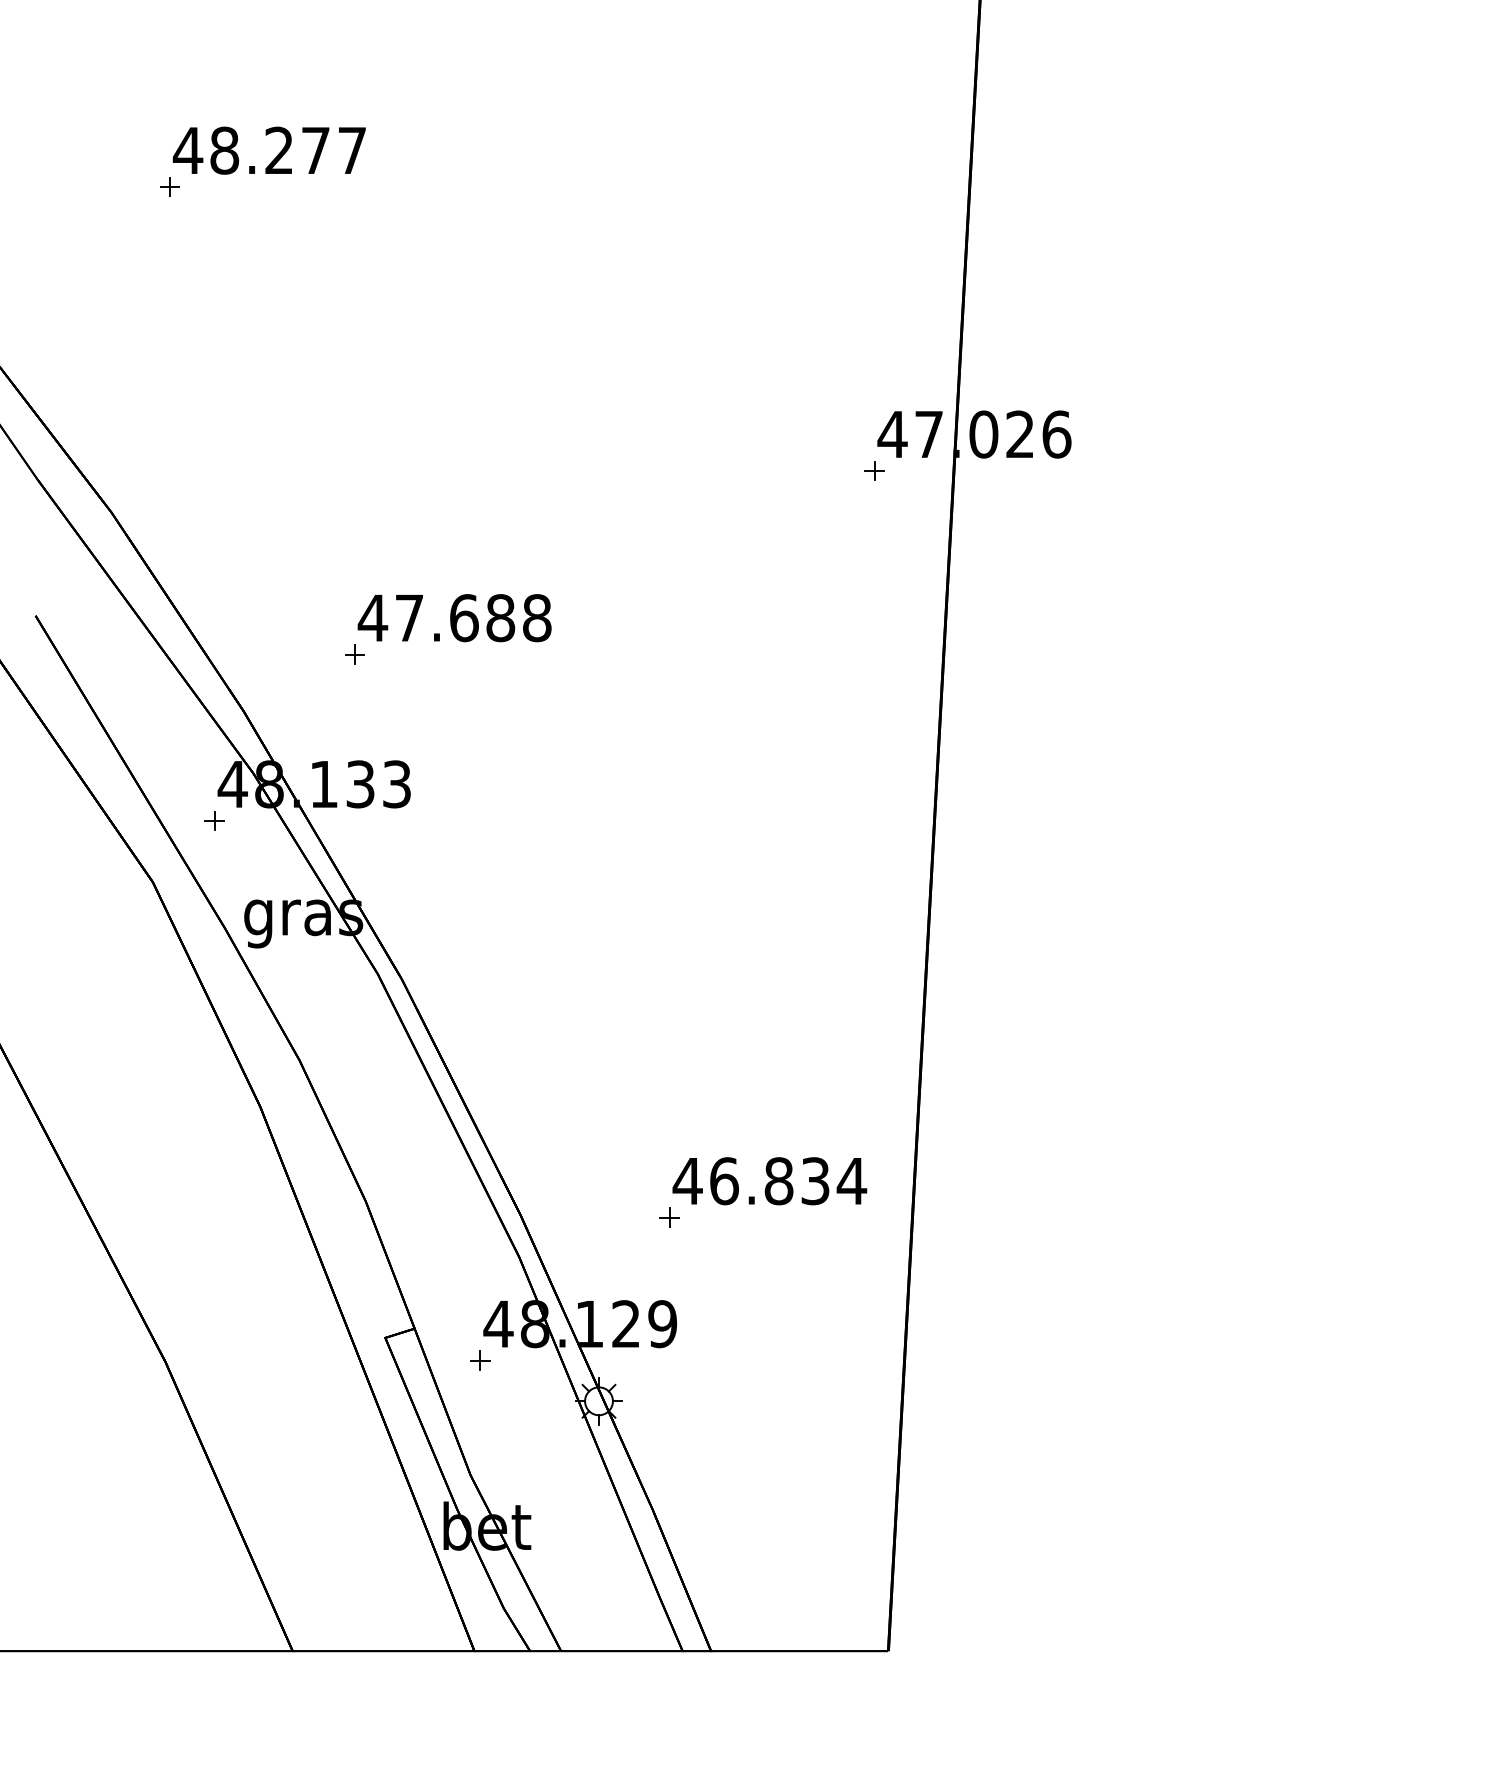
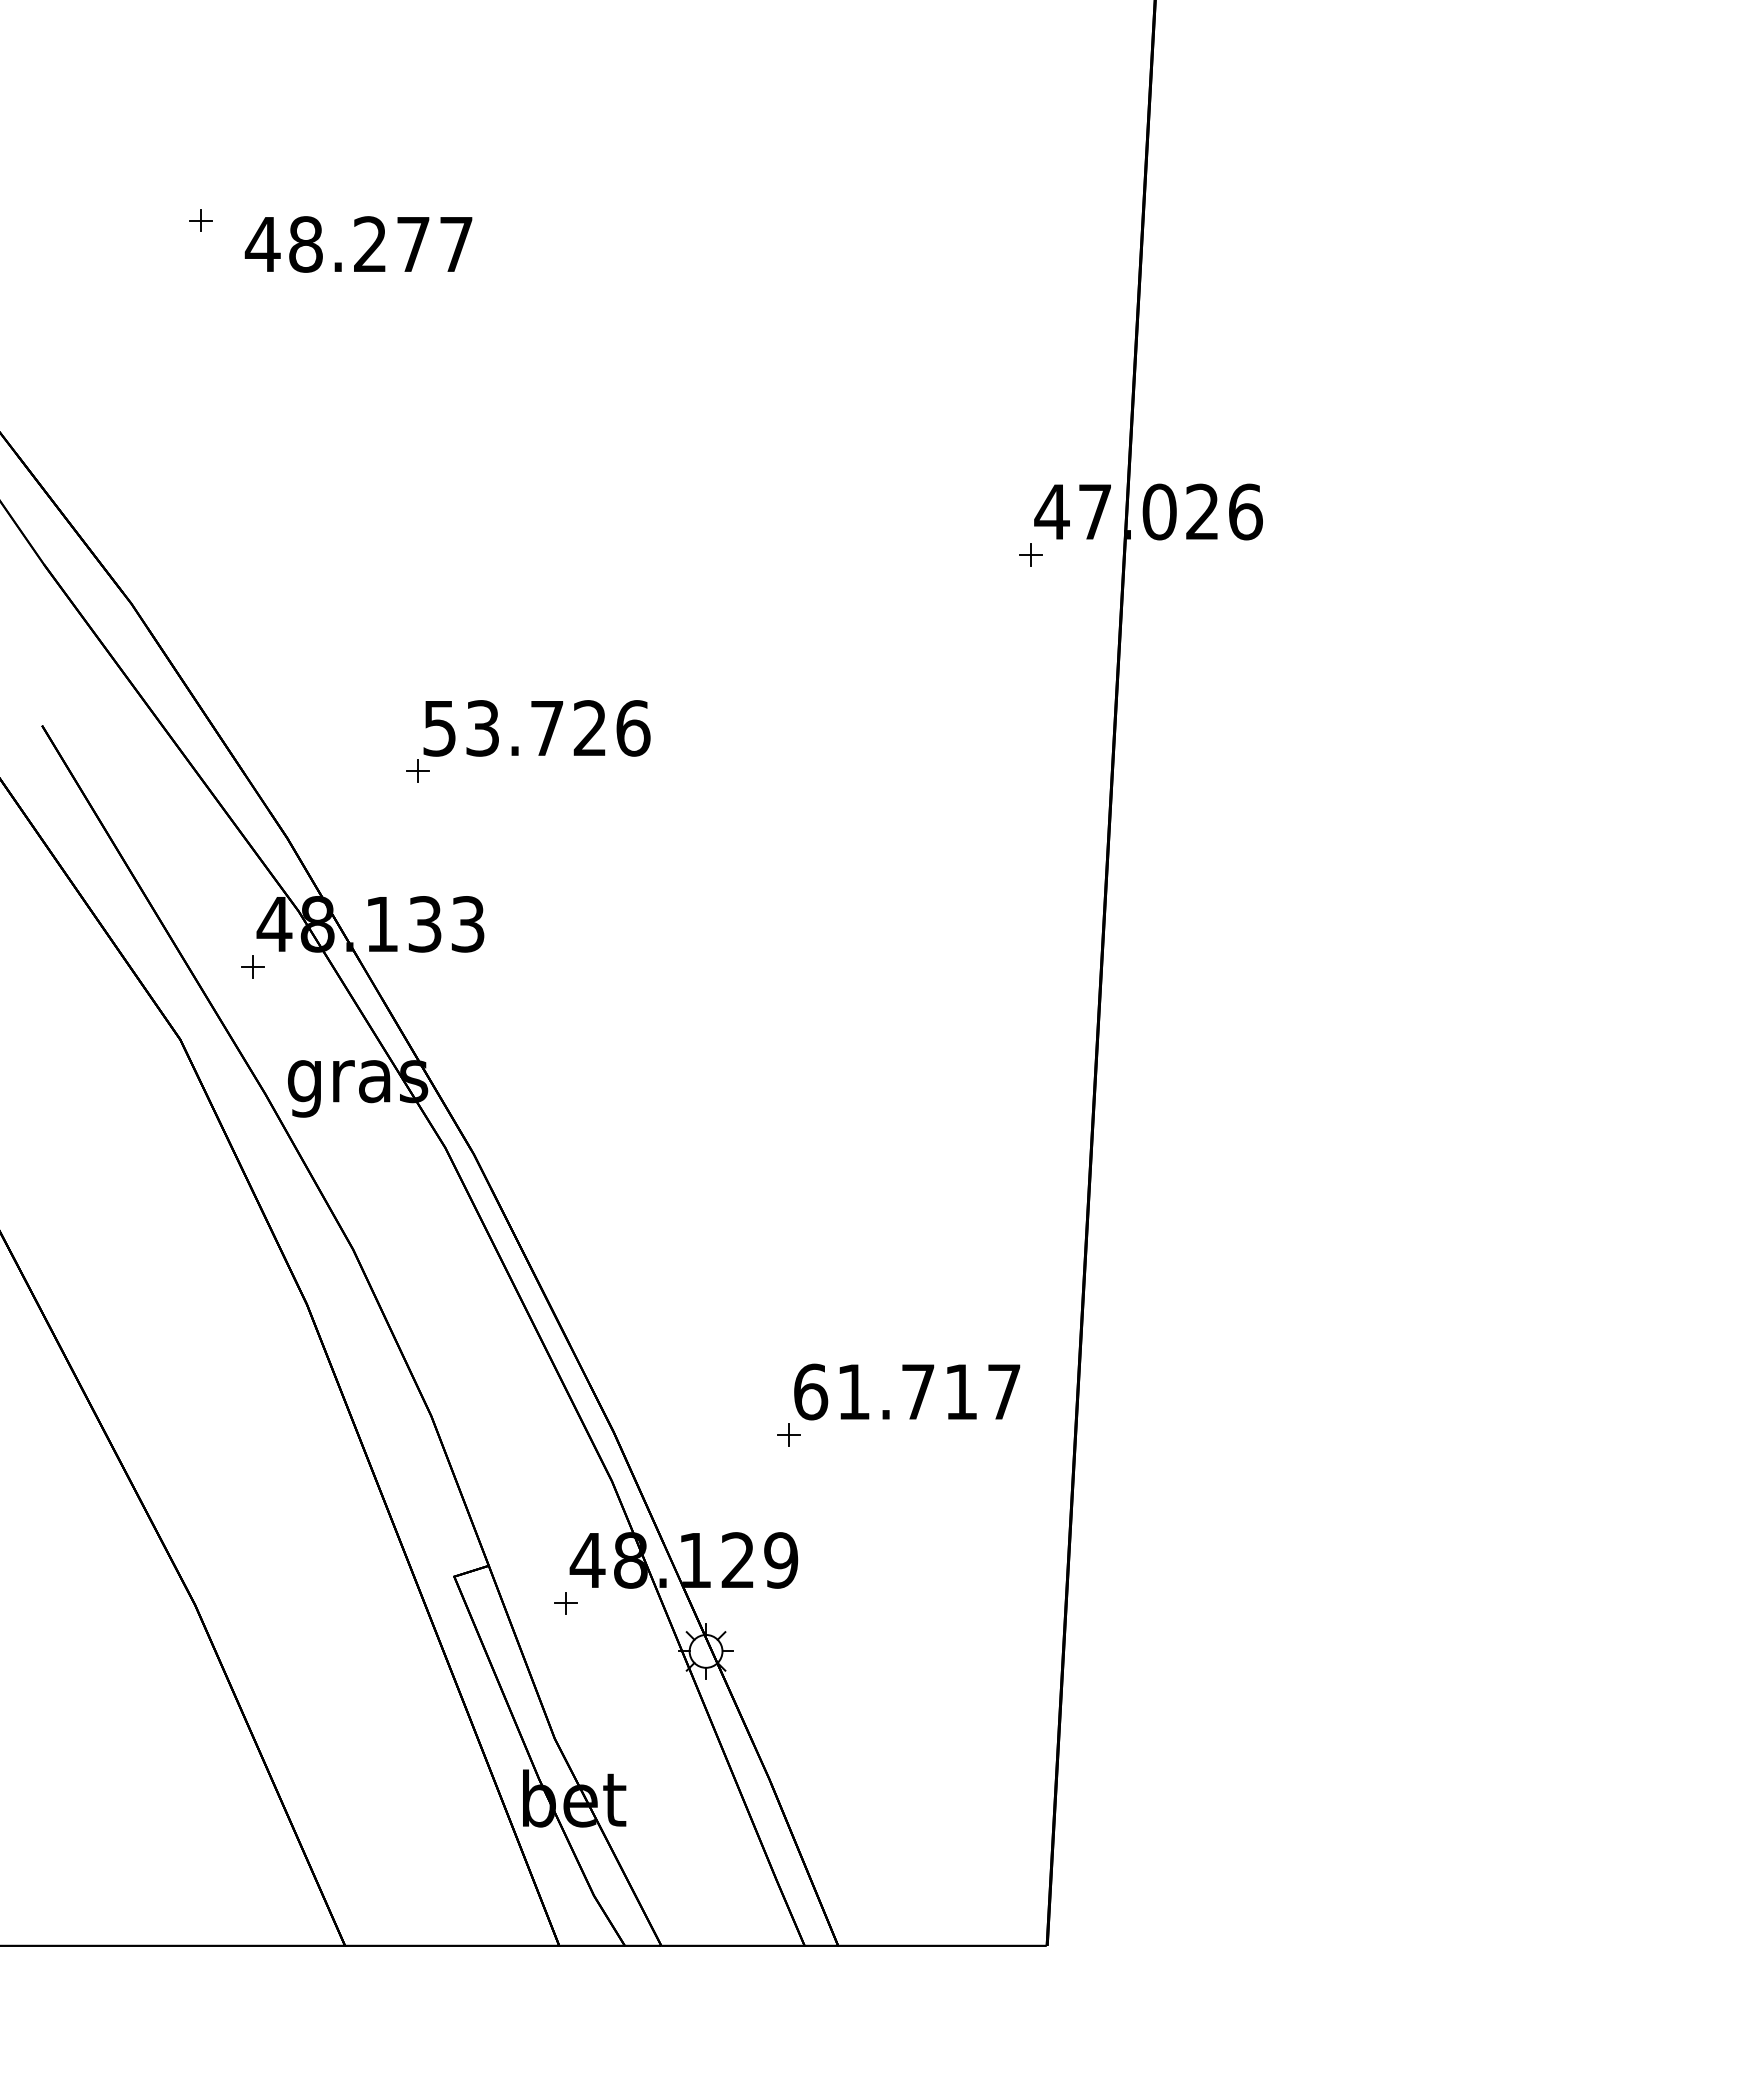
text: (269, 150) -> (358, 244), moved
text: (454, 618) -> (535, 728), 47.688 -> 53.726
text: (769, 1180) -> (907, 1391), 46.834 -> 61.717

